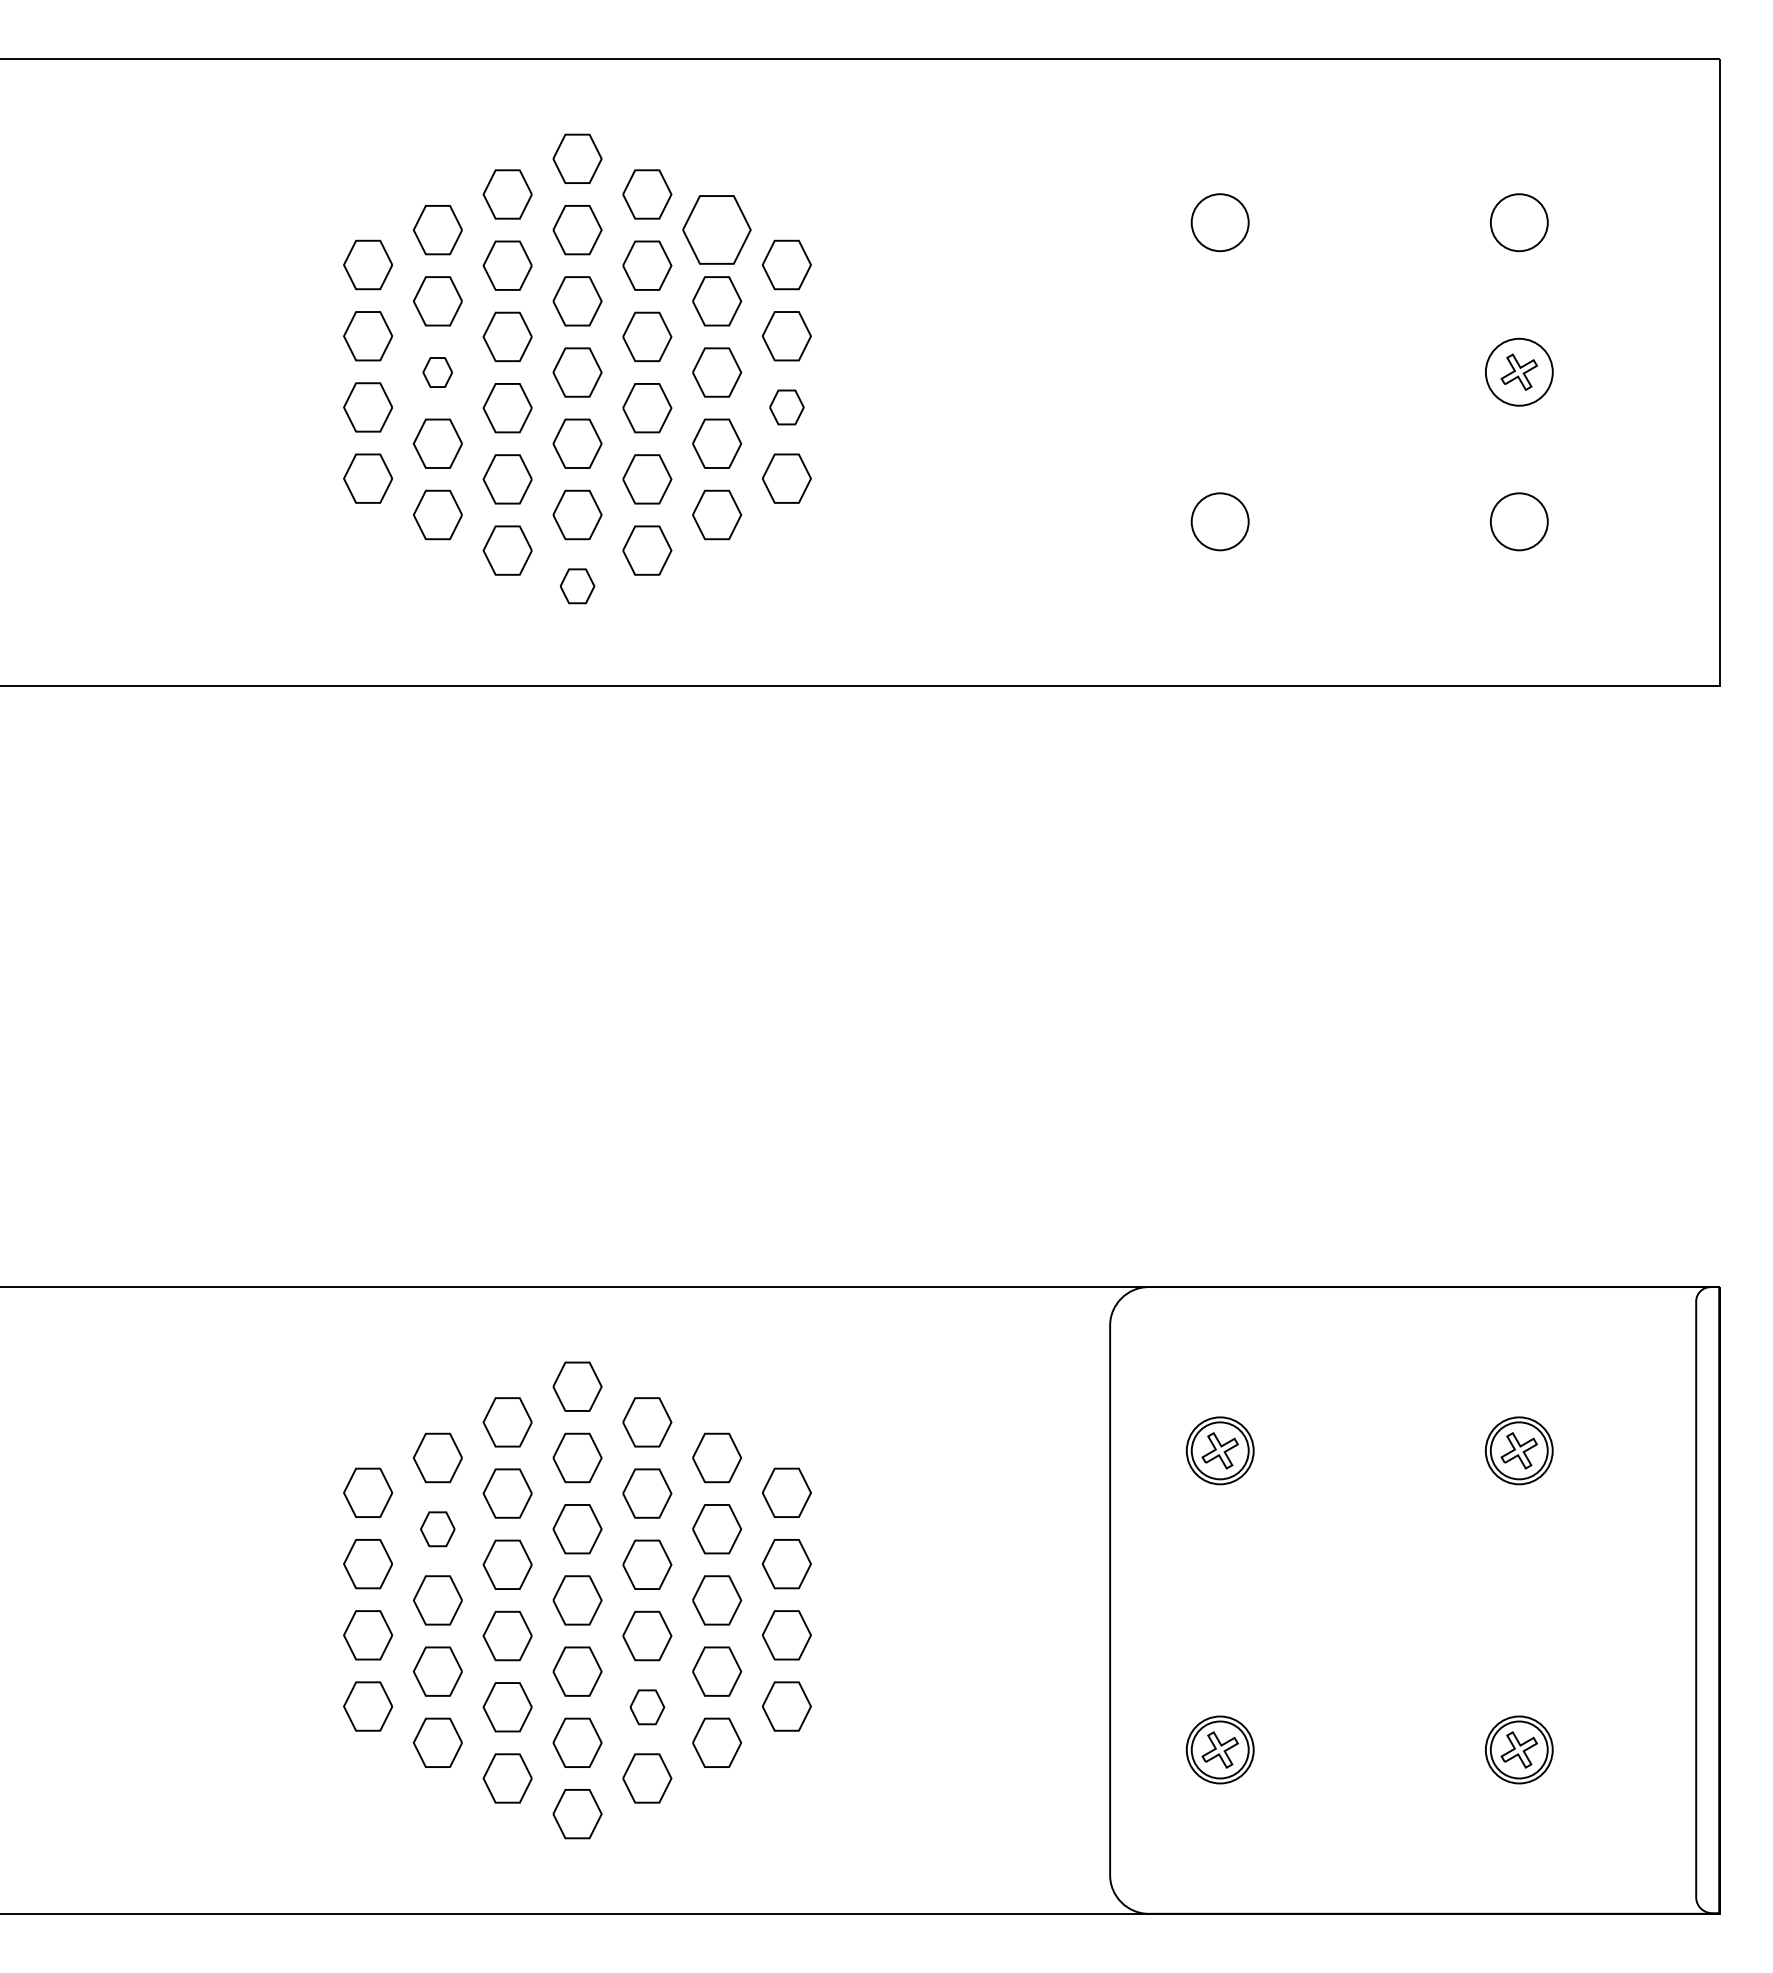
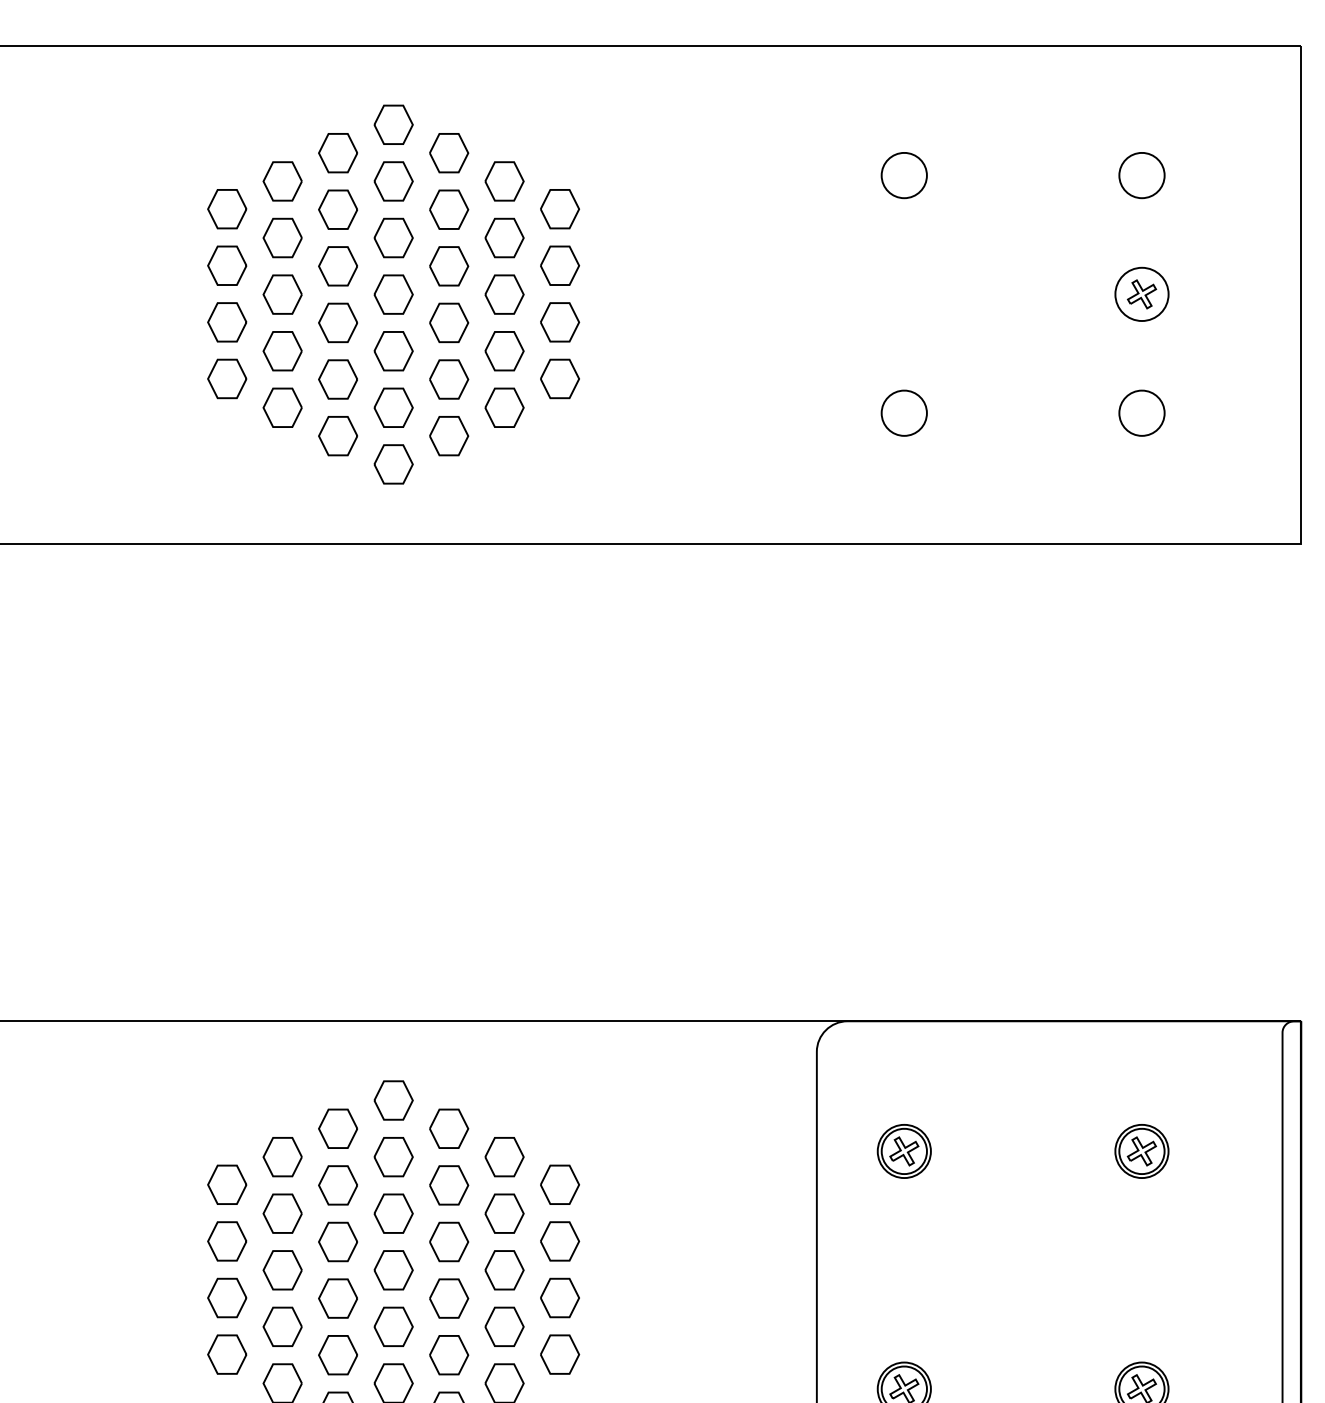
part: (717, 230) -> (504, 181), size x0.71
part: (437, 372) -> (282, 294), size x1.67
part: (786, 407) -> (559, 322), size x1.43
part: (577, 586) -> (393, 464), size x1.43
part: (437, 1529) -> (282, 1213), size x1.43
part: (647, 1707) -> (449, 1355), size x1.43

